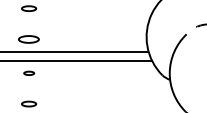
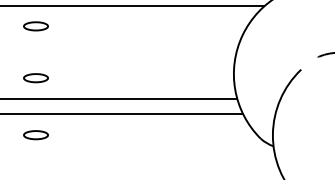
part: (29, 39) -> (36, 78), size x0.71
part: (29, 73) -> (36, 135), size x1.43

